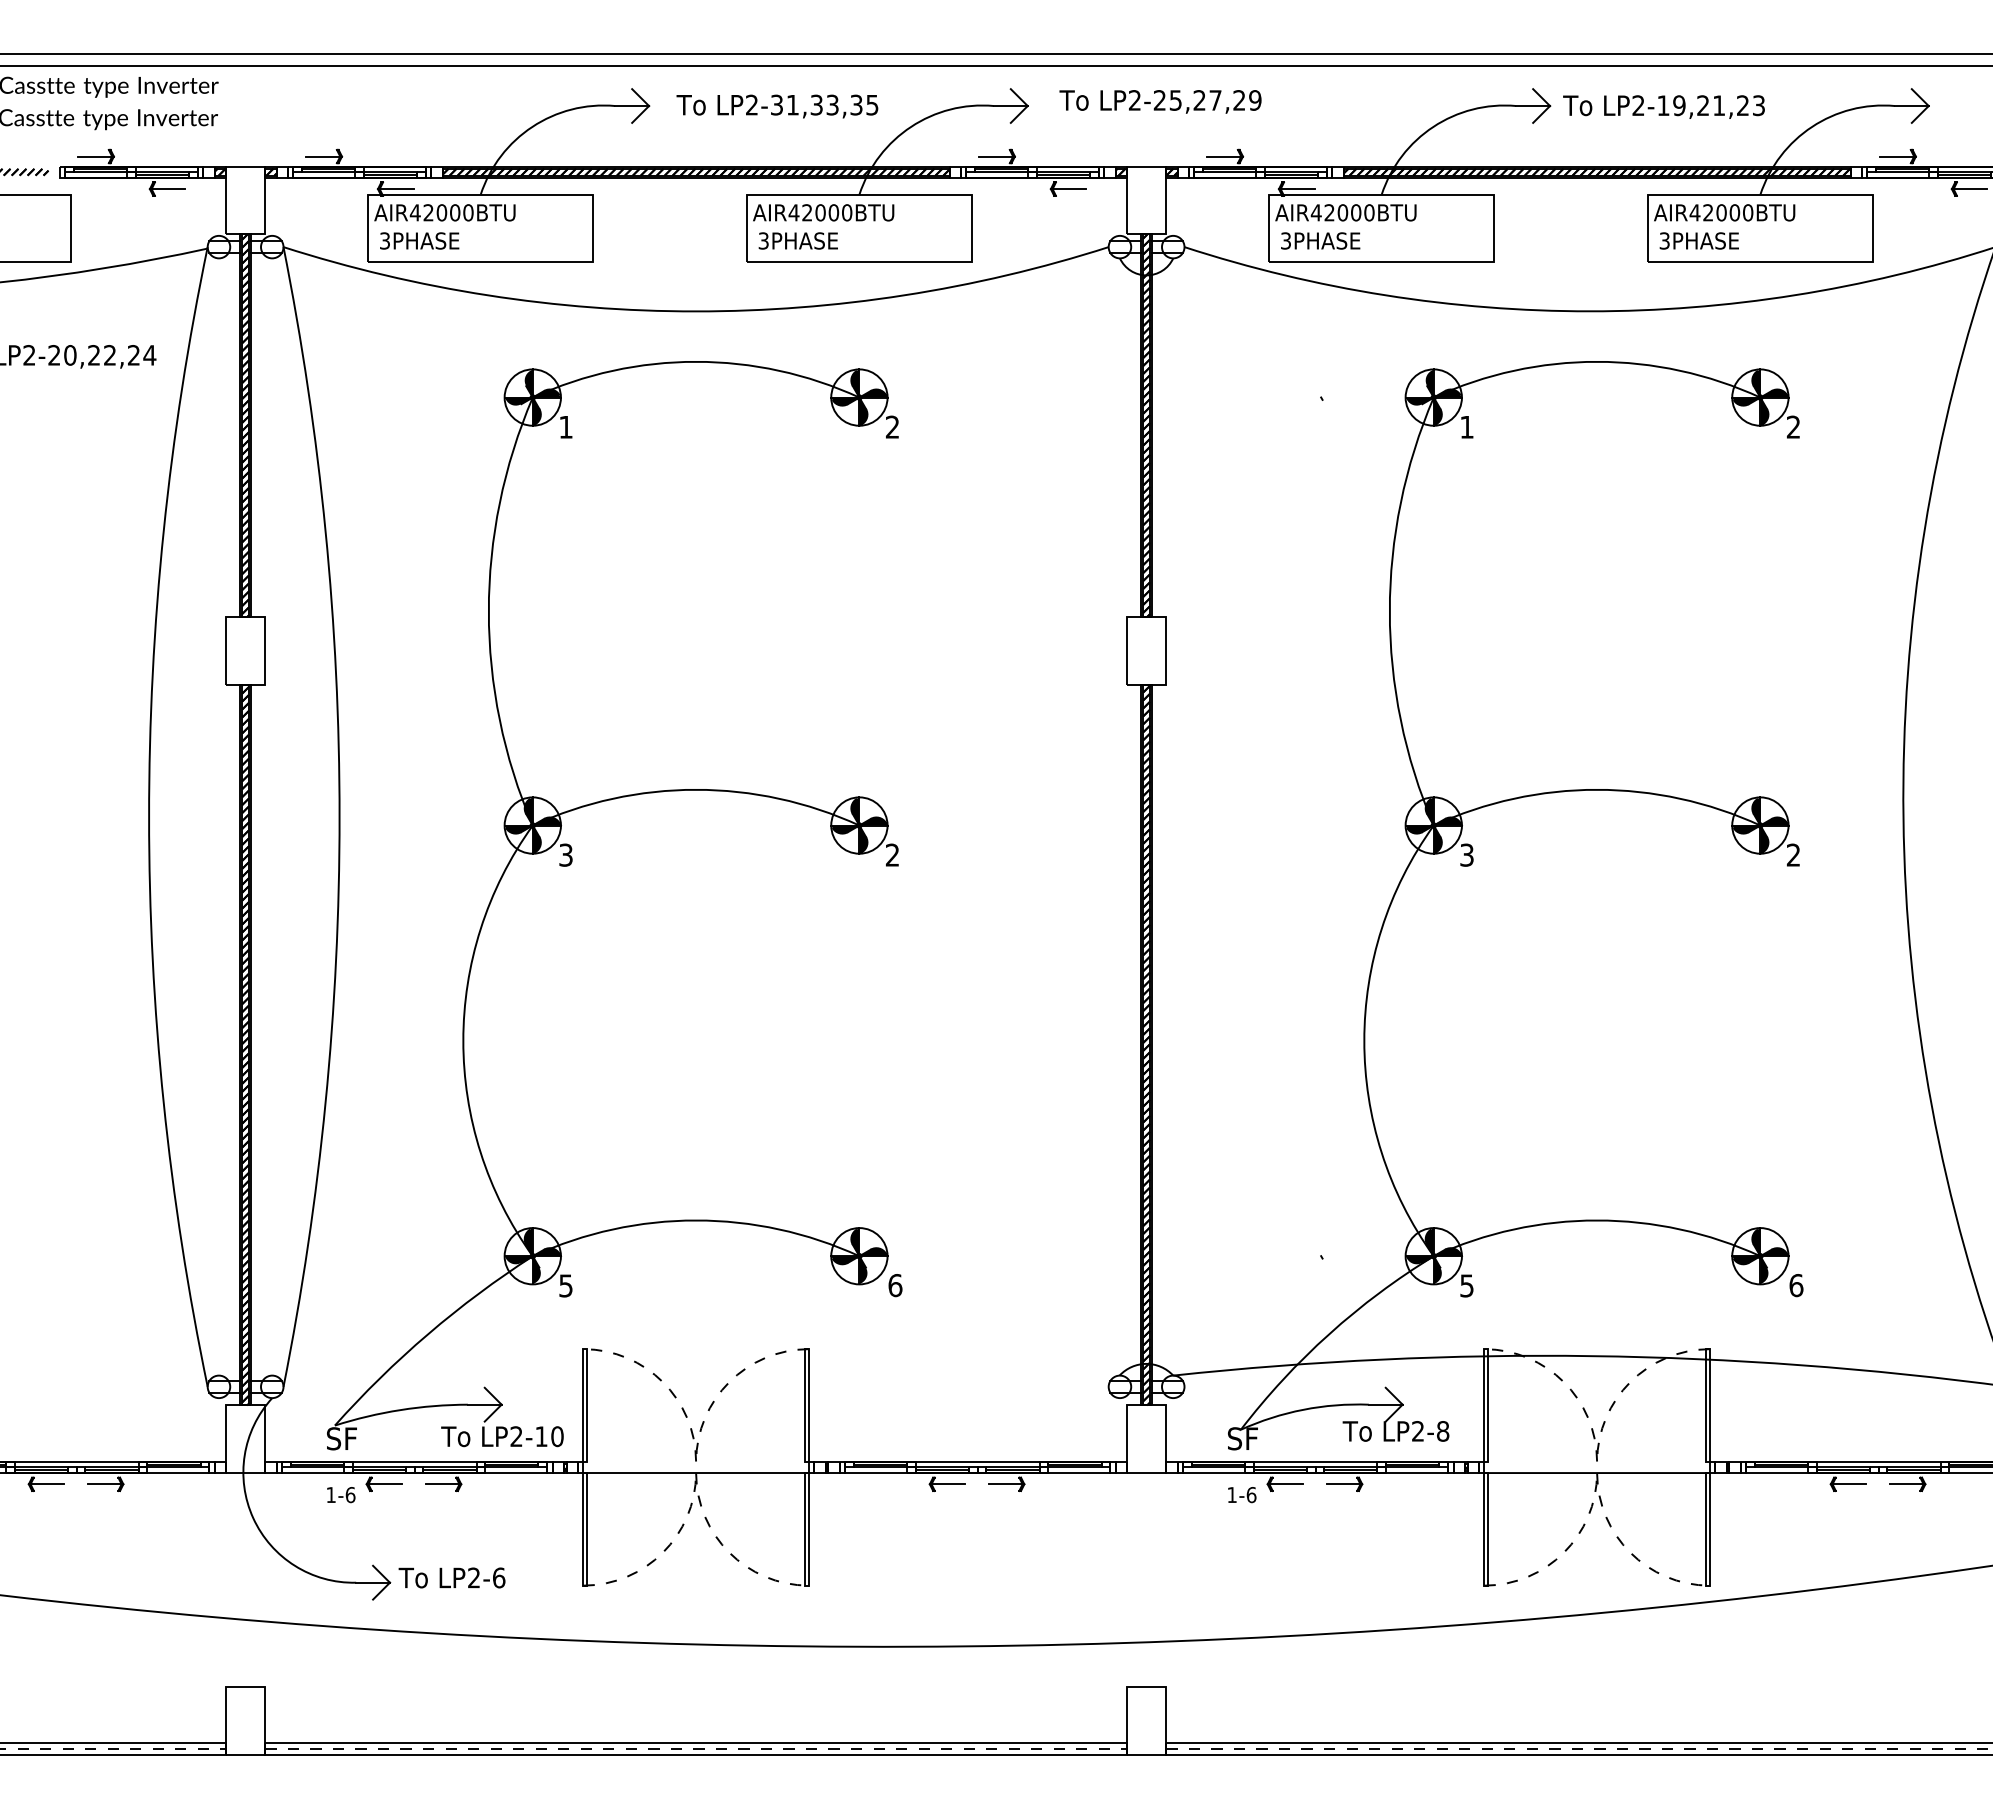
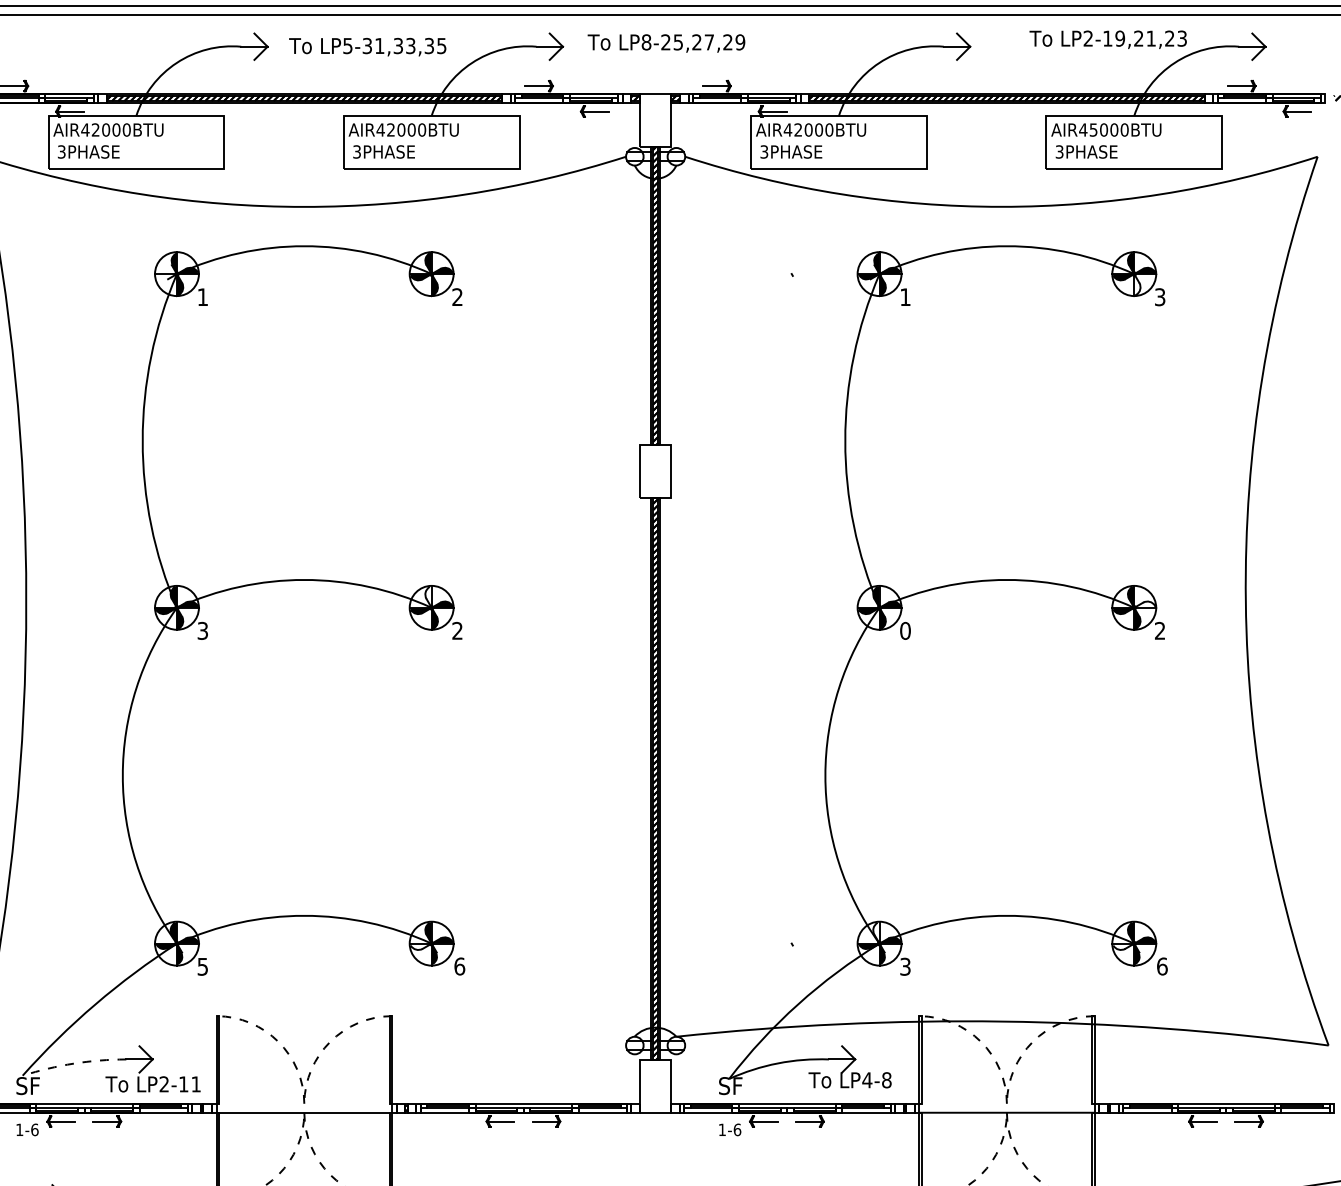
text: (1134, 100) -> (646, 42), LP2-25,27,29 -> LP8-25,27,29
text: (751, 104) -> (347, 45), LP2-31,33,35 -> LP5-31,33,35
text: (1663, 106) -> (1107, 39), moved
text: (1708, 212) -> (1093, 129), AIR42000BTU -> AIR45000BTU
fill: (517, 401) -> (165, 277), removed
fill: (1764, 412) -> (1137, 285), removed
text: (1793, 427) -> (1160, 297), 2 -> 3
fill: (855, 810) -> (428, 596), removed
fill: (1775, 821) -> (1146, 604), removed
text: (1466, 854) -> (905, 630), 3 -> 0
fill: (1429, 1241) -> (876, 932), removed
fill: (844, 1260) -> (420, 947), removed
fill: (1745, 1260) -> (1122, 947), removed
text: (1467, 1285) -> (905, 966), 5 -> 3
arc: (400, 1410) -> (73, 1063), solid -> dashed
text: (1417, 1431) -> (866, 1080), LP2-8 -> LP4-8
text: (557, 1436) -> (196, 1084), LP2-10 -> LP2-11

